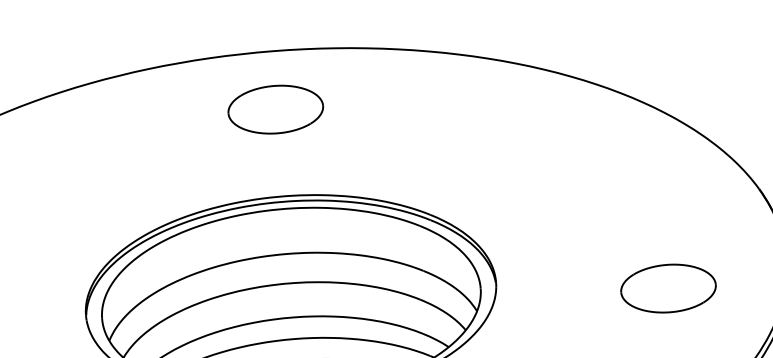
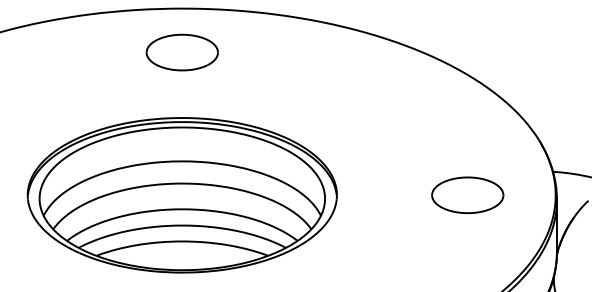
part: (668, 288) -> (467, 195), moved

